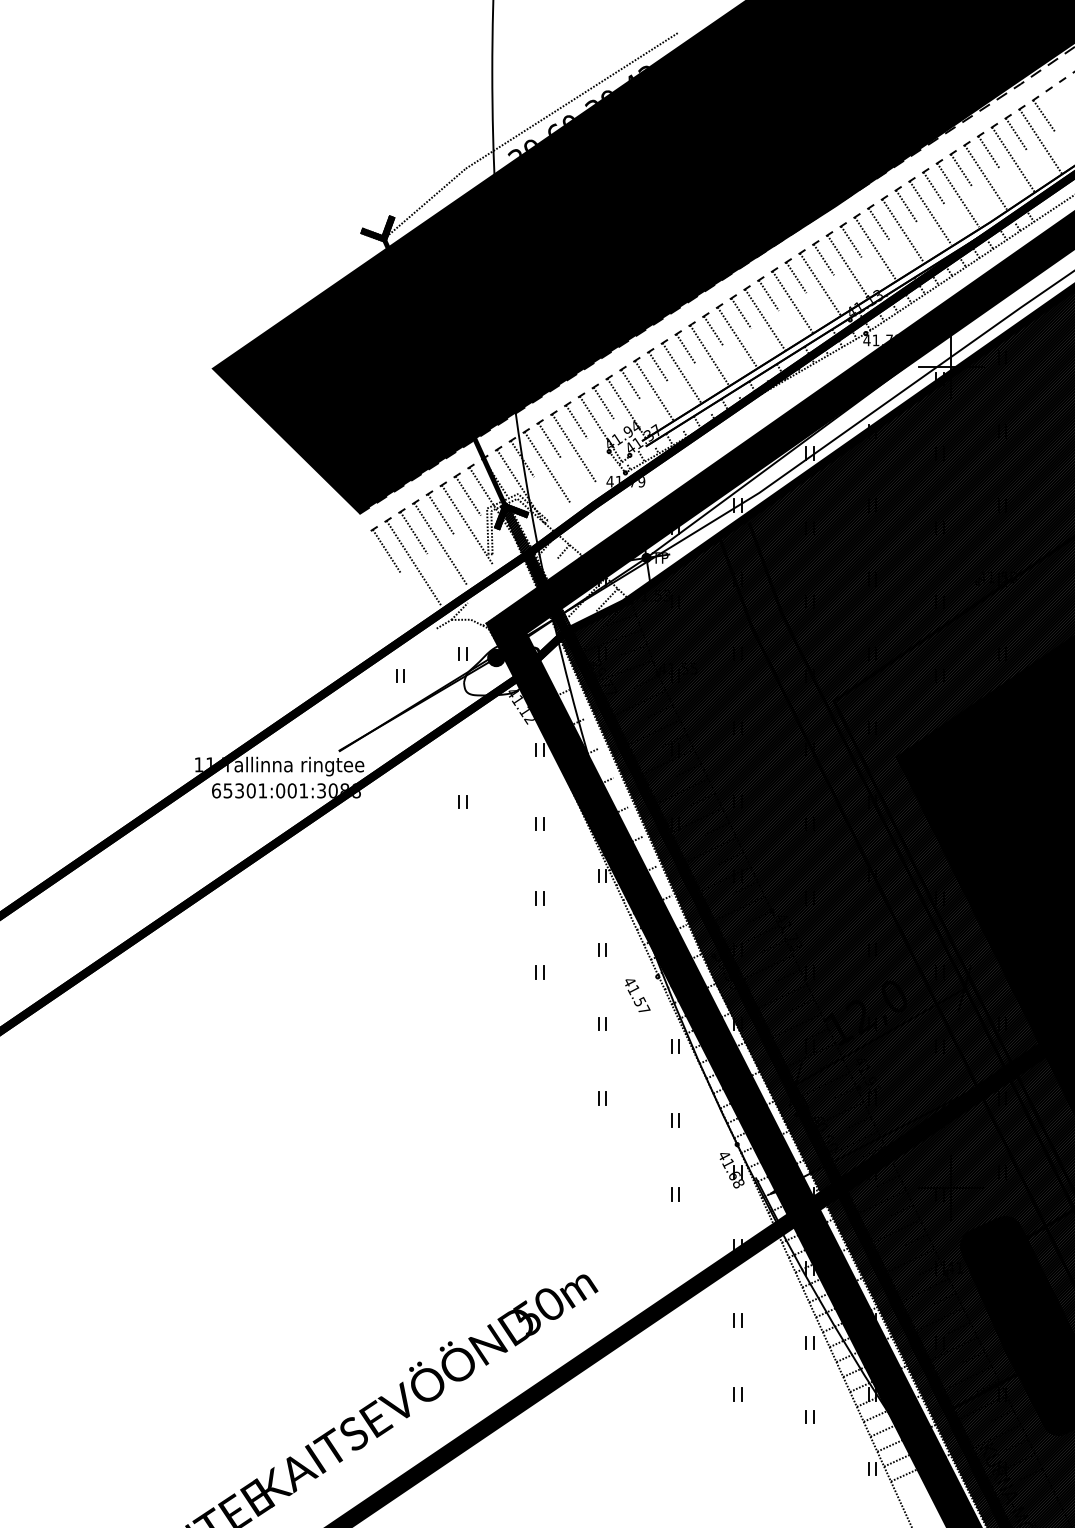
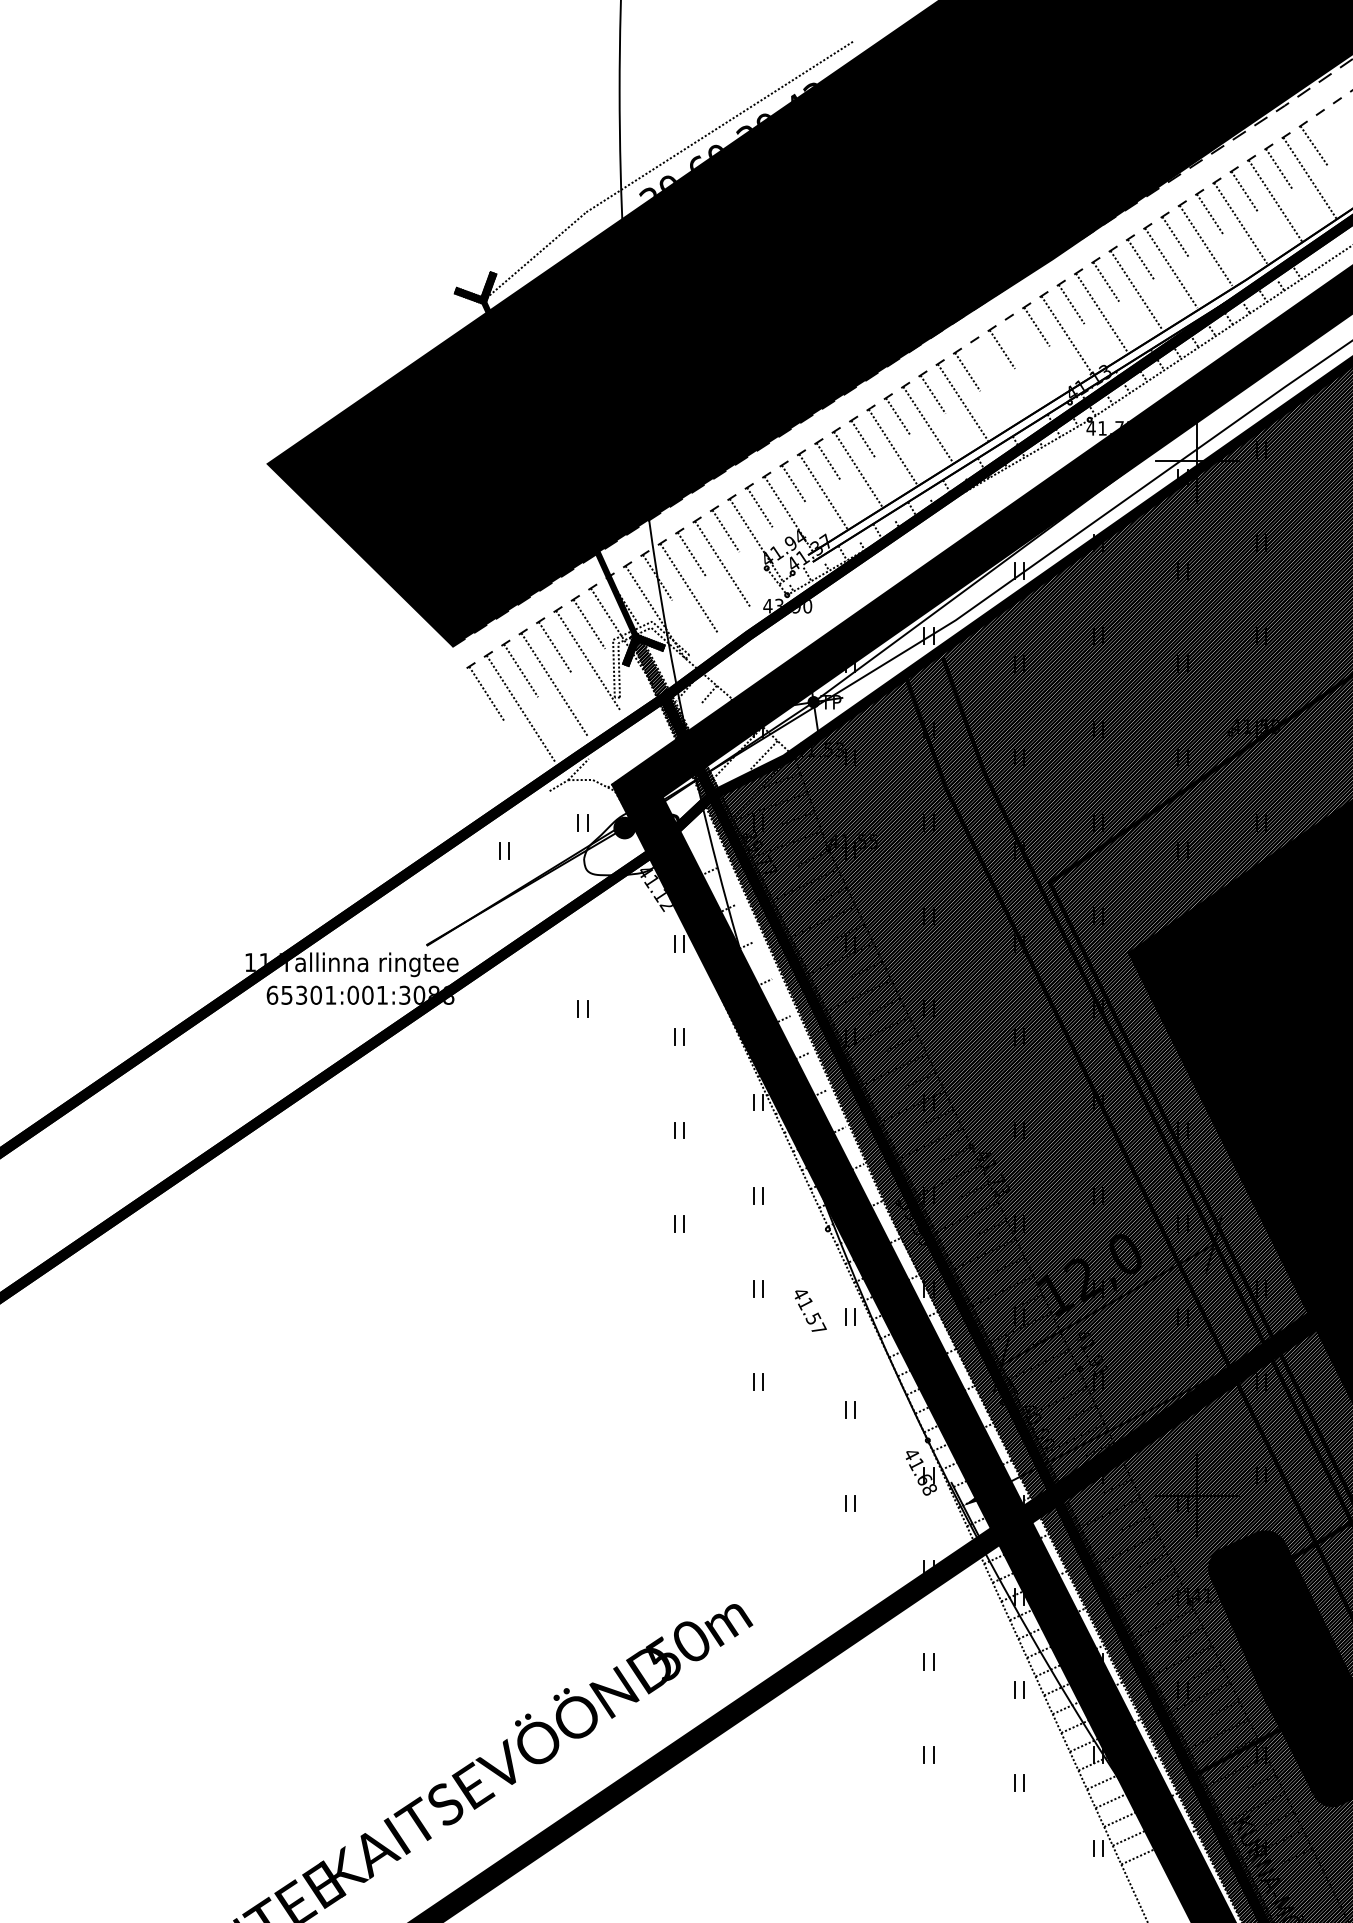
line: (819, 284) -> (1031, 357), removed
line: (792, 301) -> (997, 379), removed
text: (630, 481) -> (793, 605), 41.79 -> 43.90
text: (637, 995) -> (810, 1310), moved

